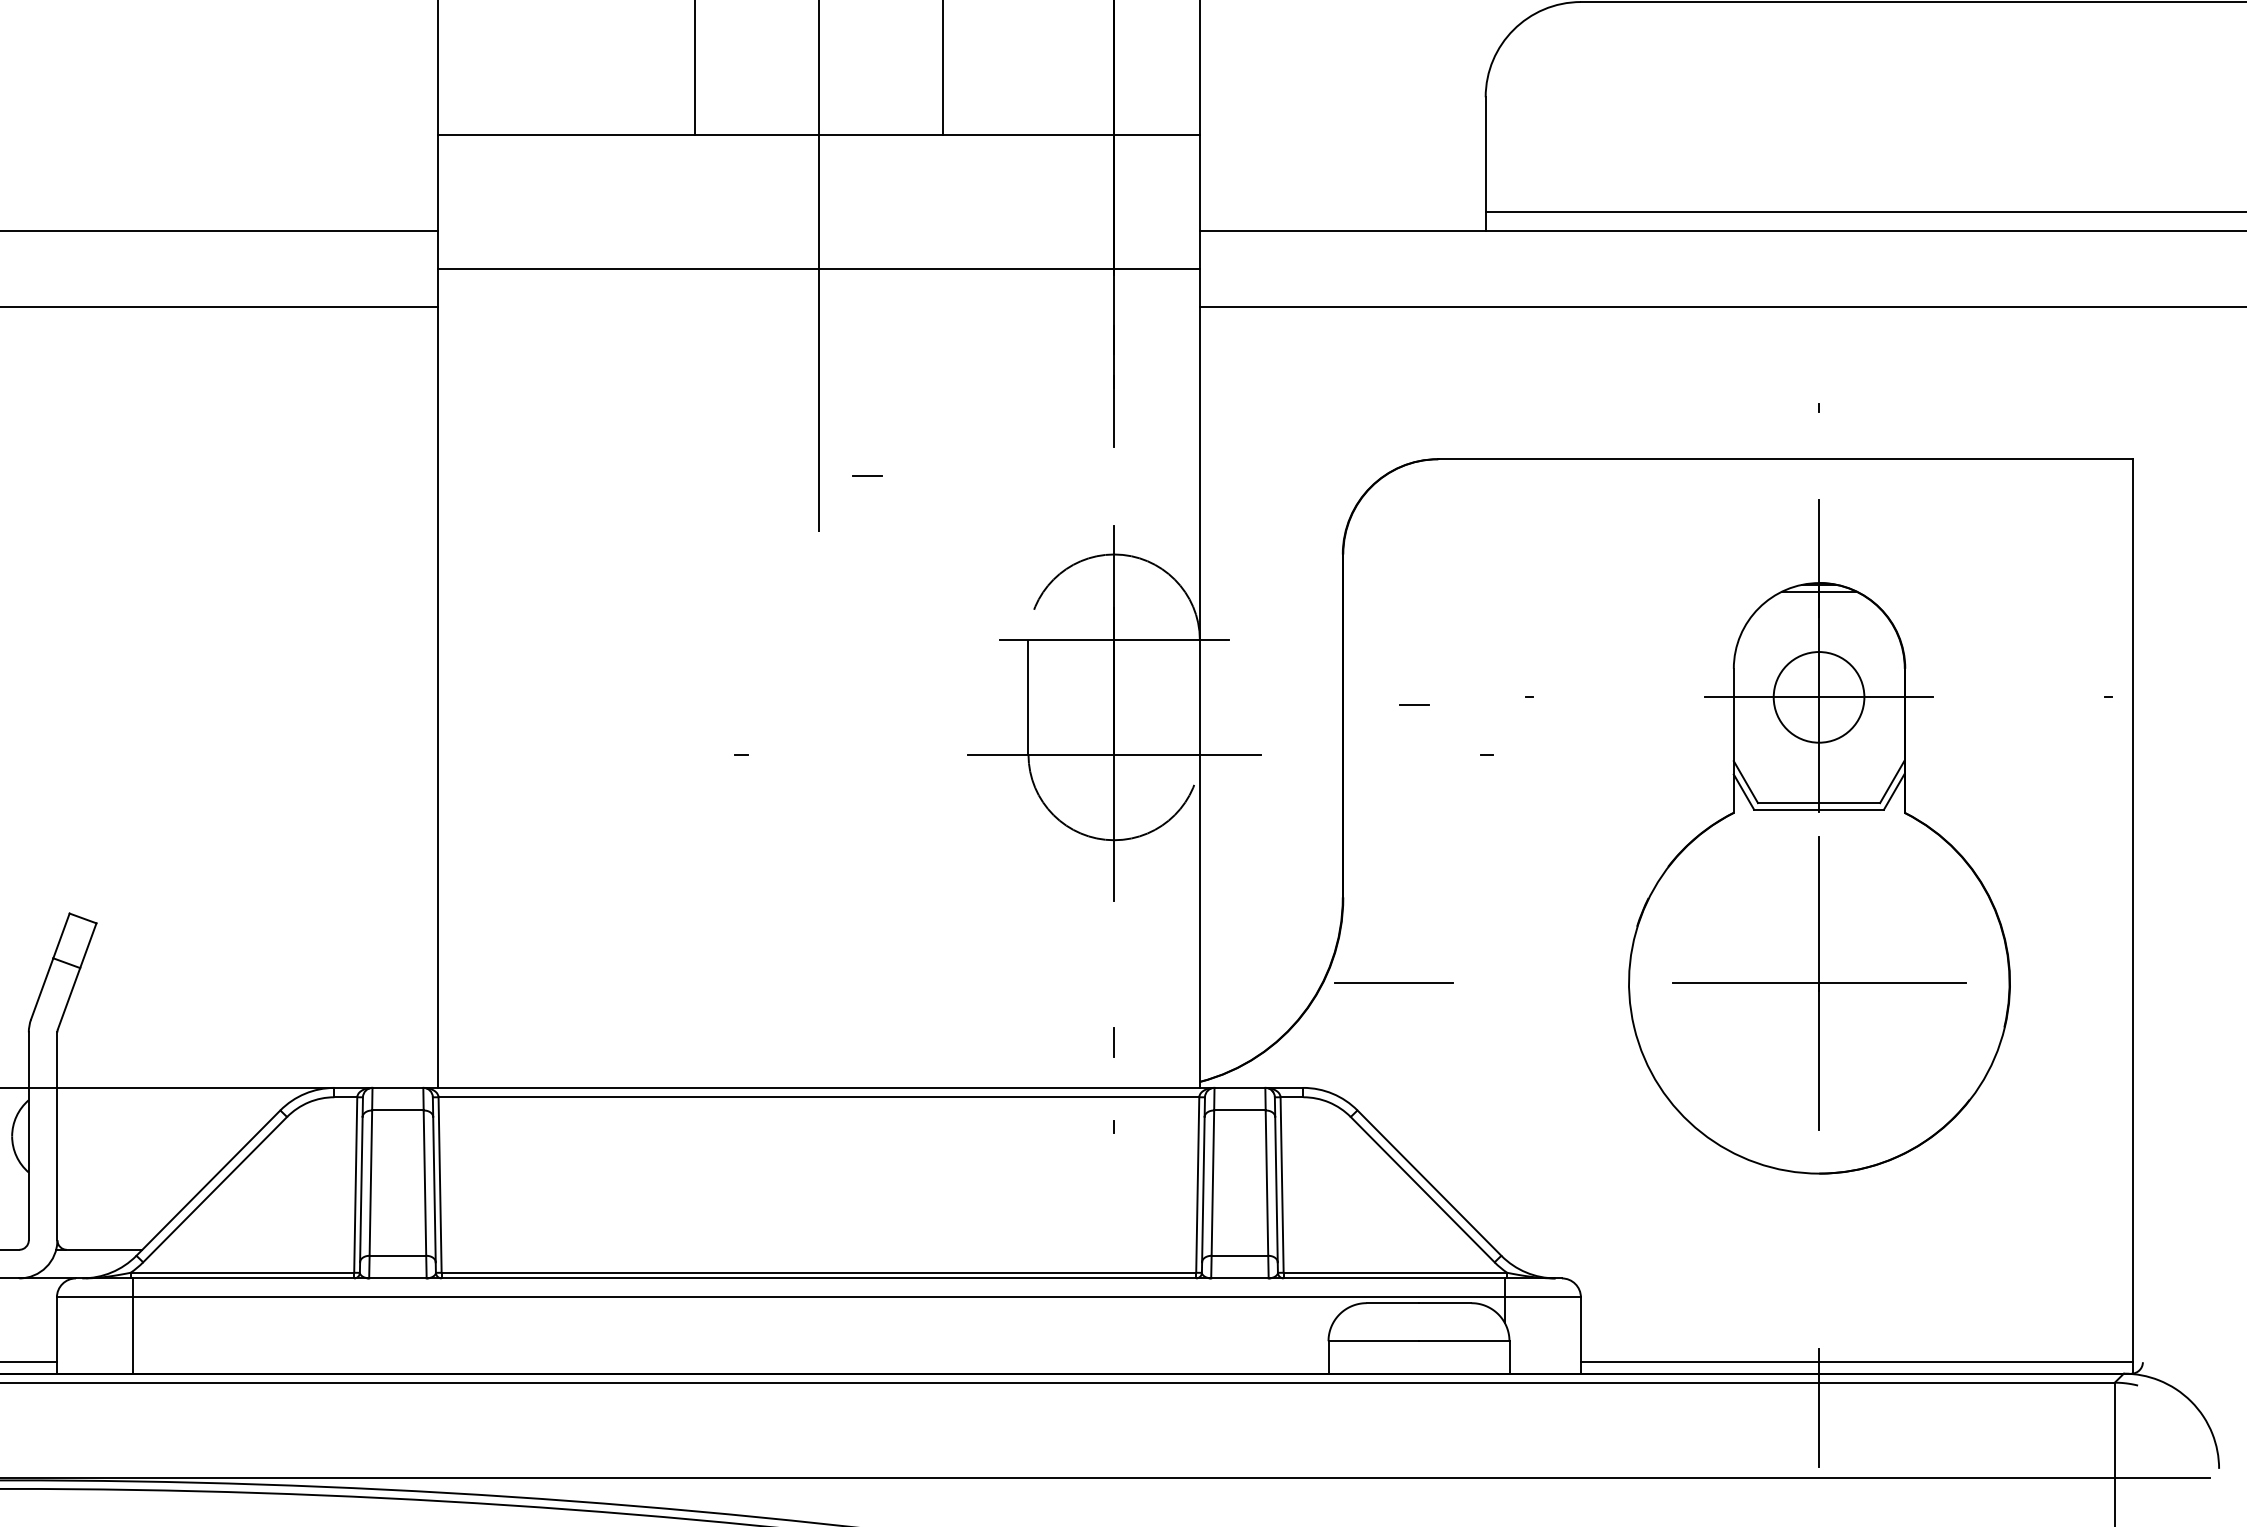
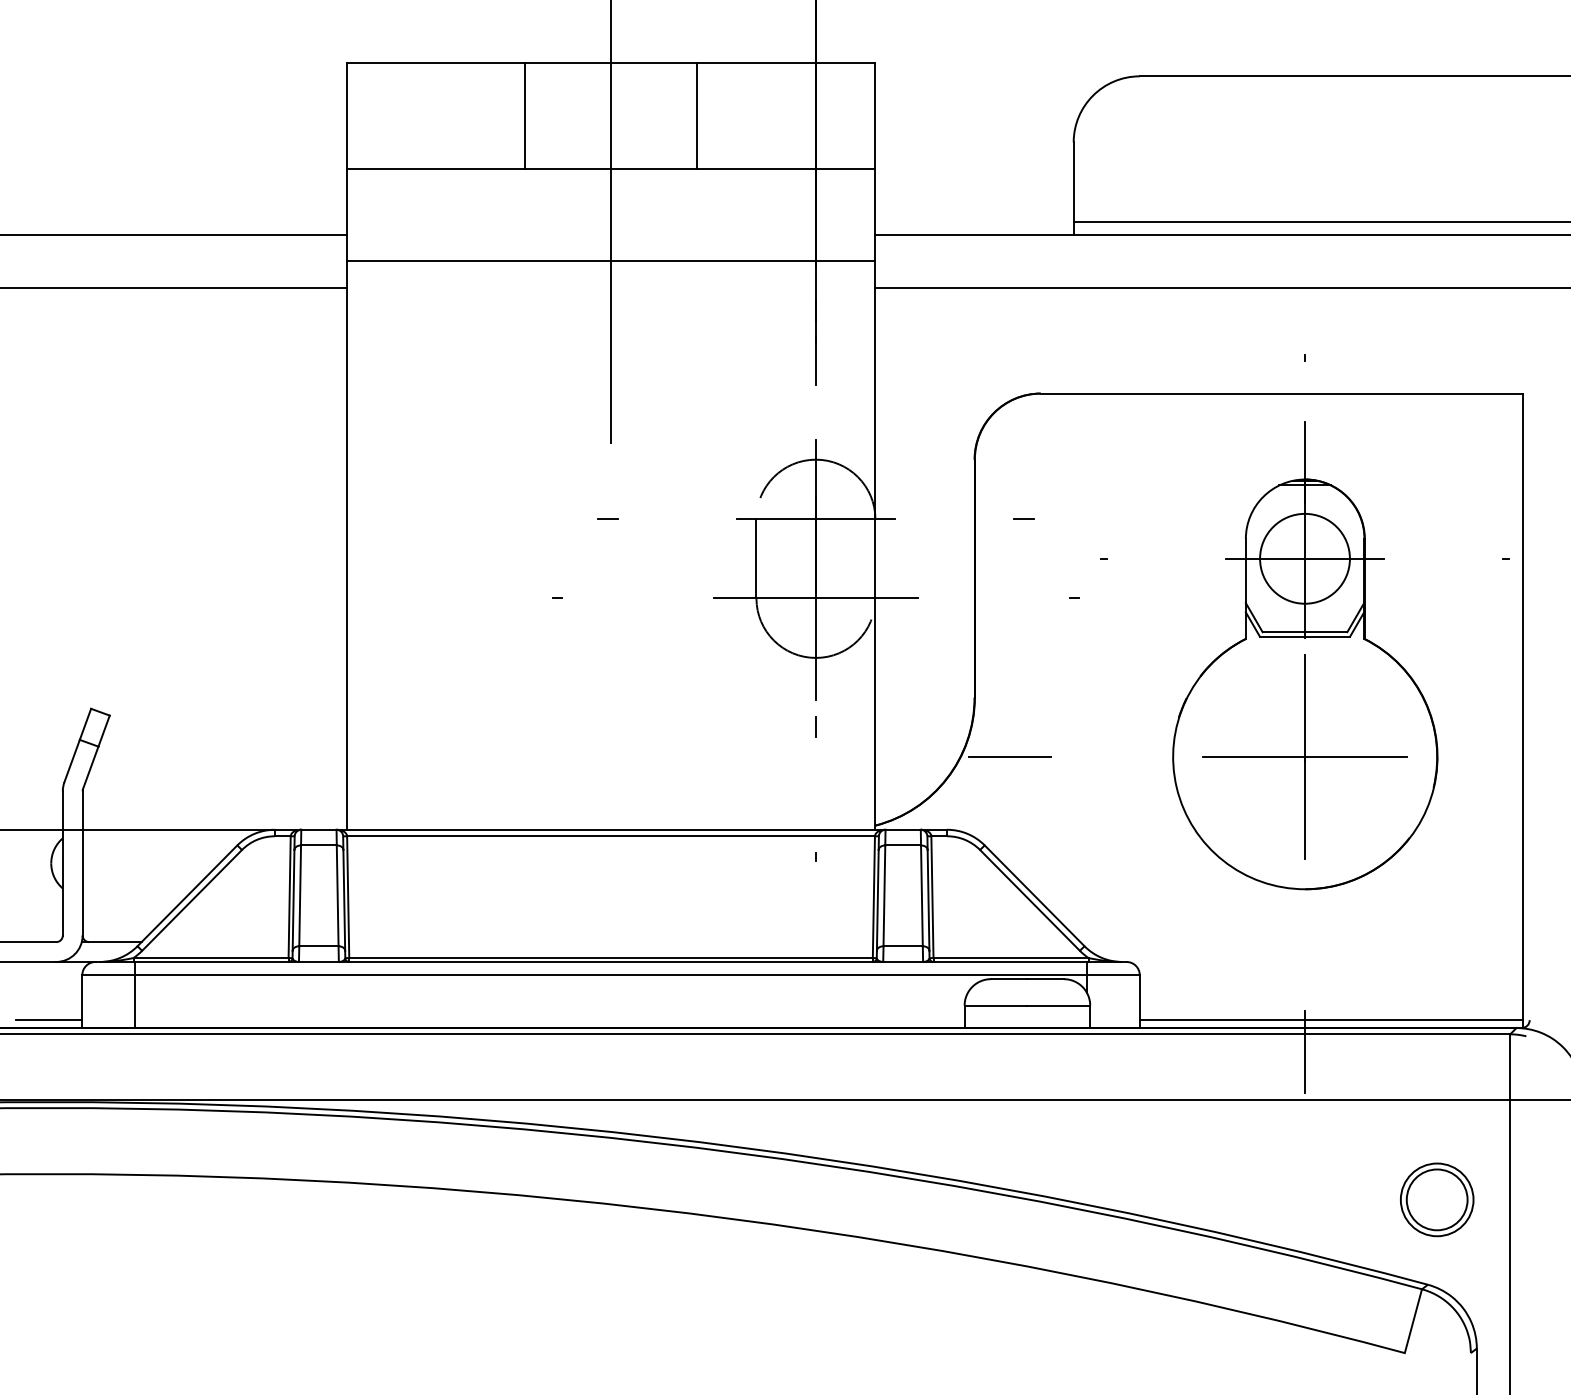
line: (867, 474) -> (607, 518), moved
circle: (1818, 696) -> (1304, 558), size x1.43
line: (1413, 704) -> (1023, 518), moved
line: (1113, 1041) -> (815, 726), moved

